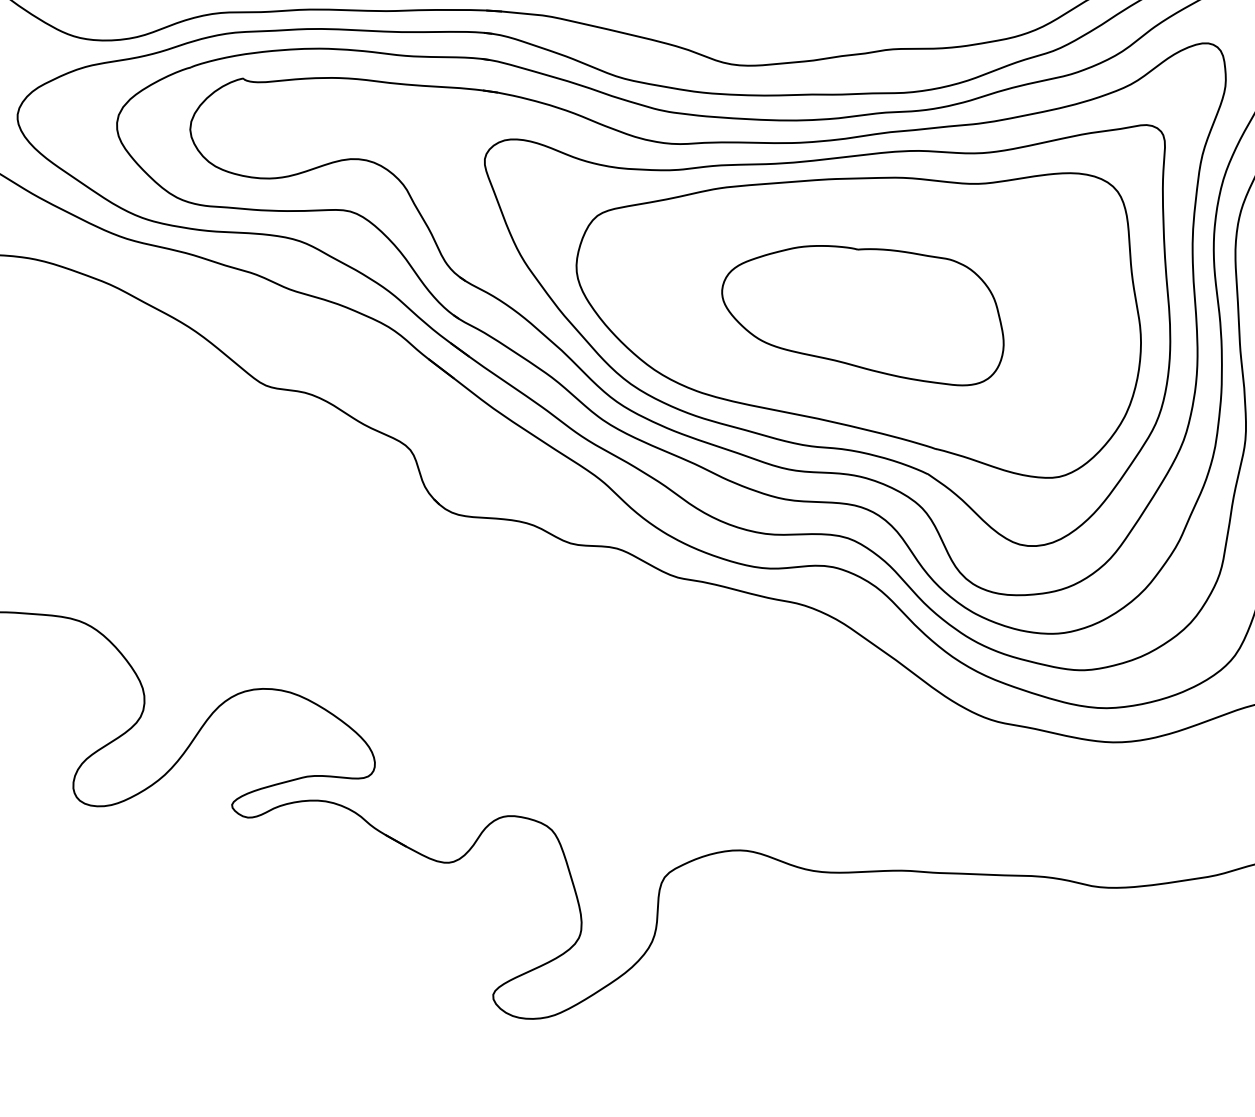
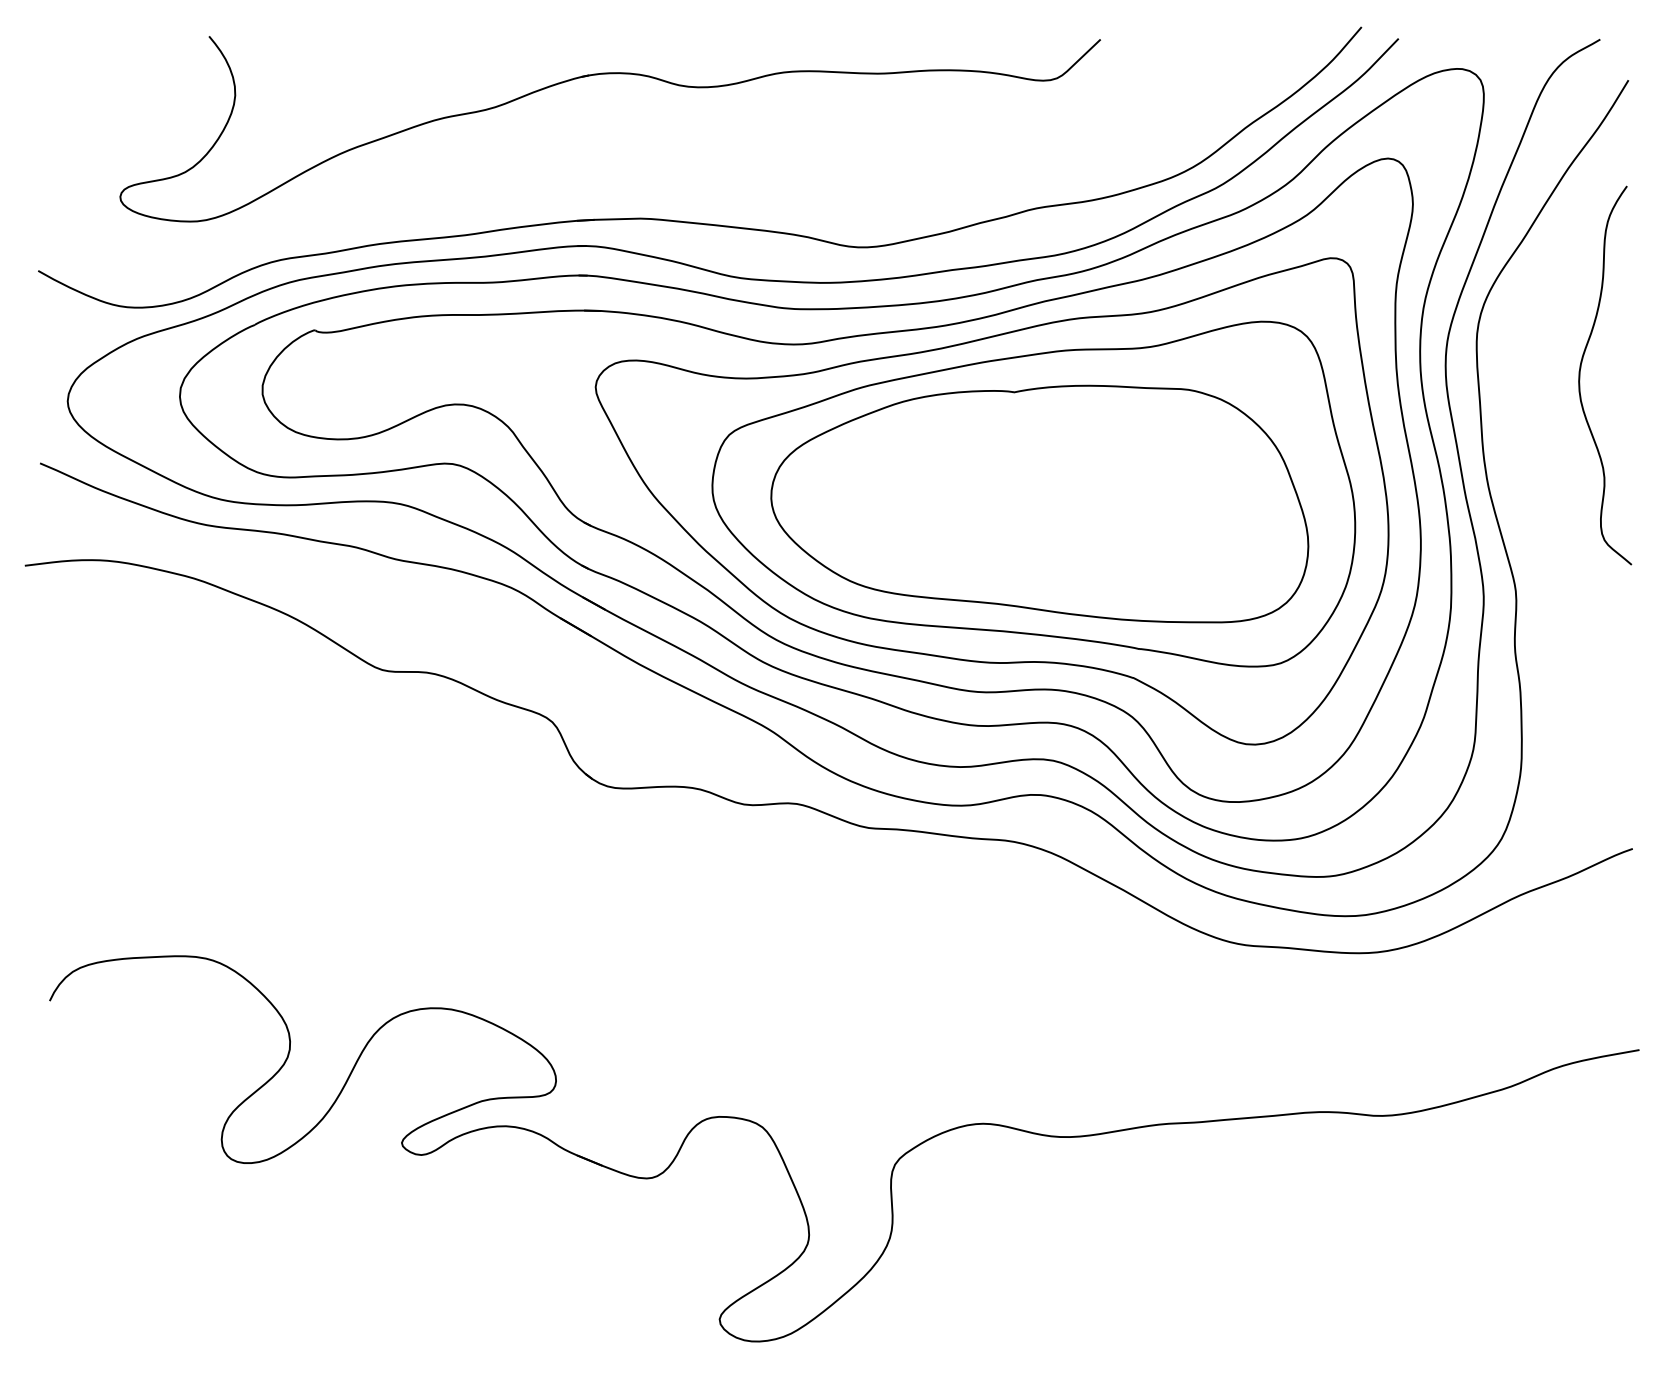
part: (863, 309) -> (1039, 503), size x1.67

